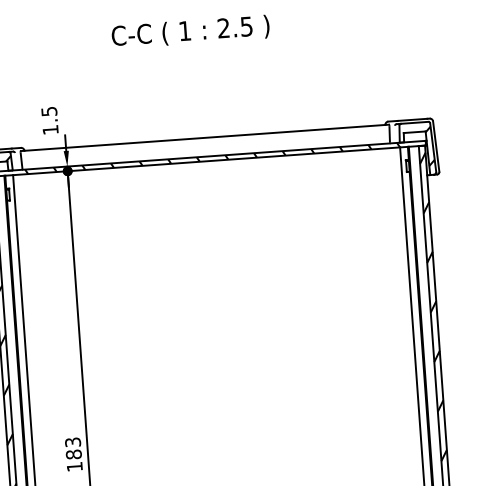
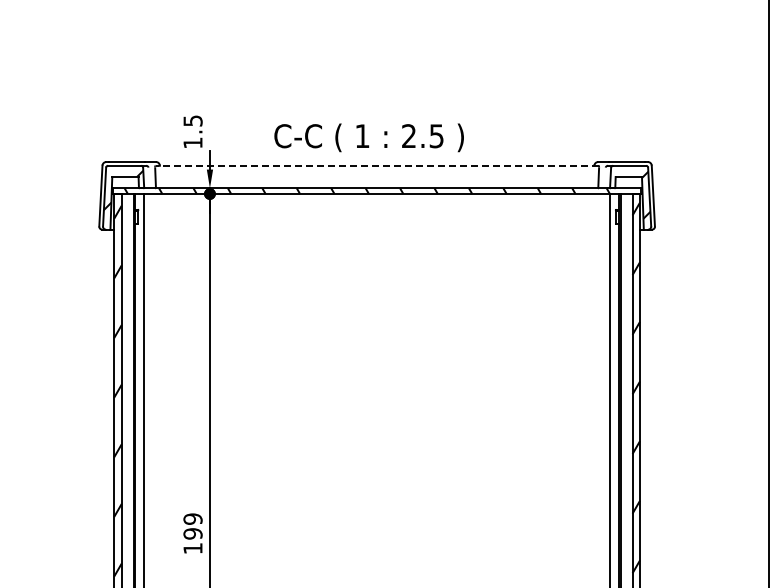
text: (190, 31) -> (368, 137), moved
line: (204, 137) -> (376, 165), solid -> dashed
text: (73, 448) -> (192, 526), 183 -> 199

